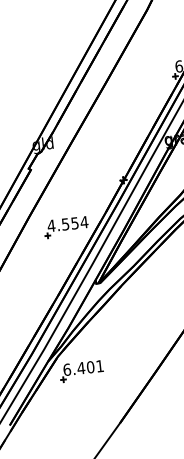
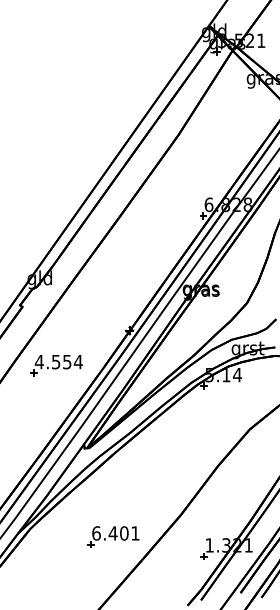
part: (66, 227) -> (56, 365), moved
part: (81, 370) -> (113, 536), moved

